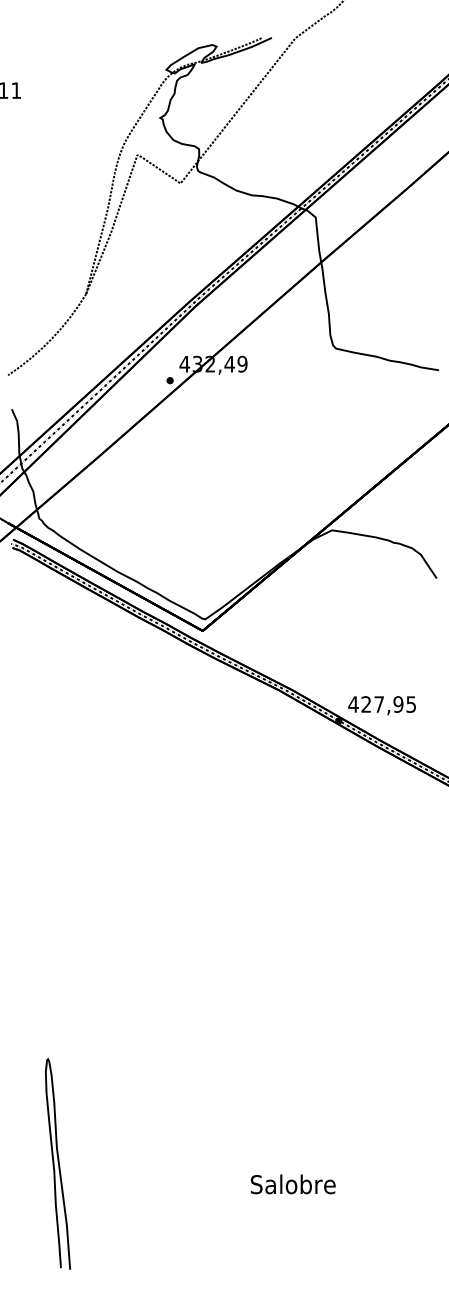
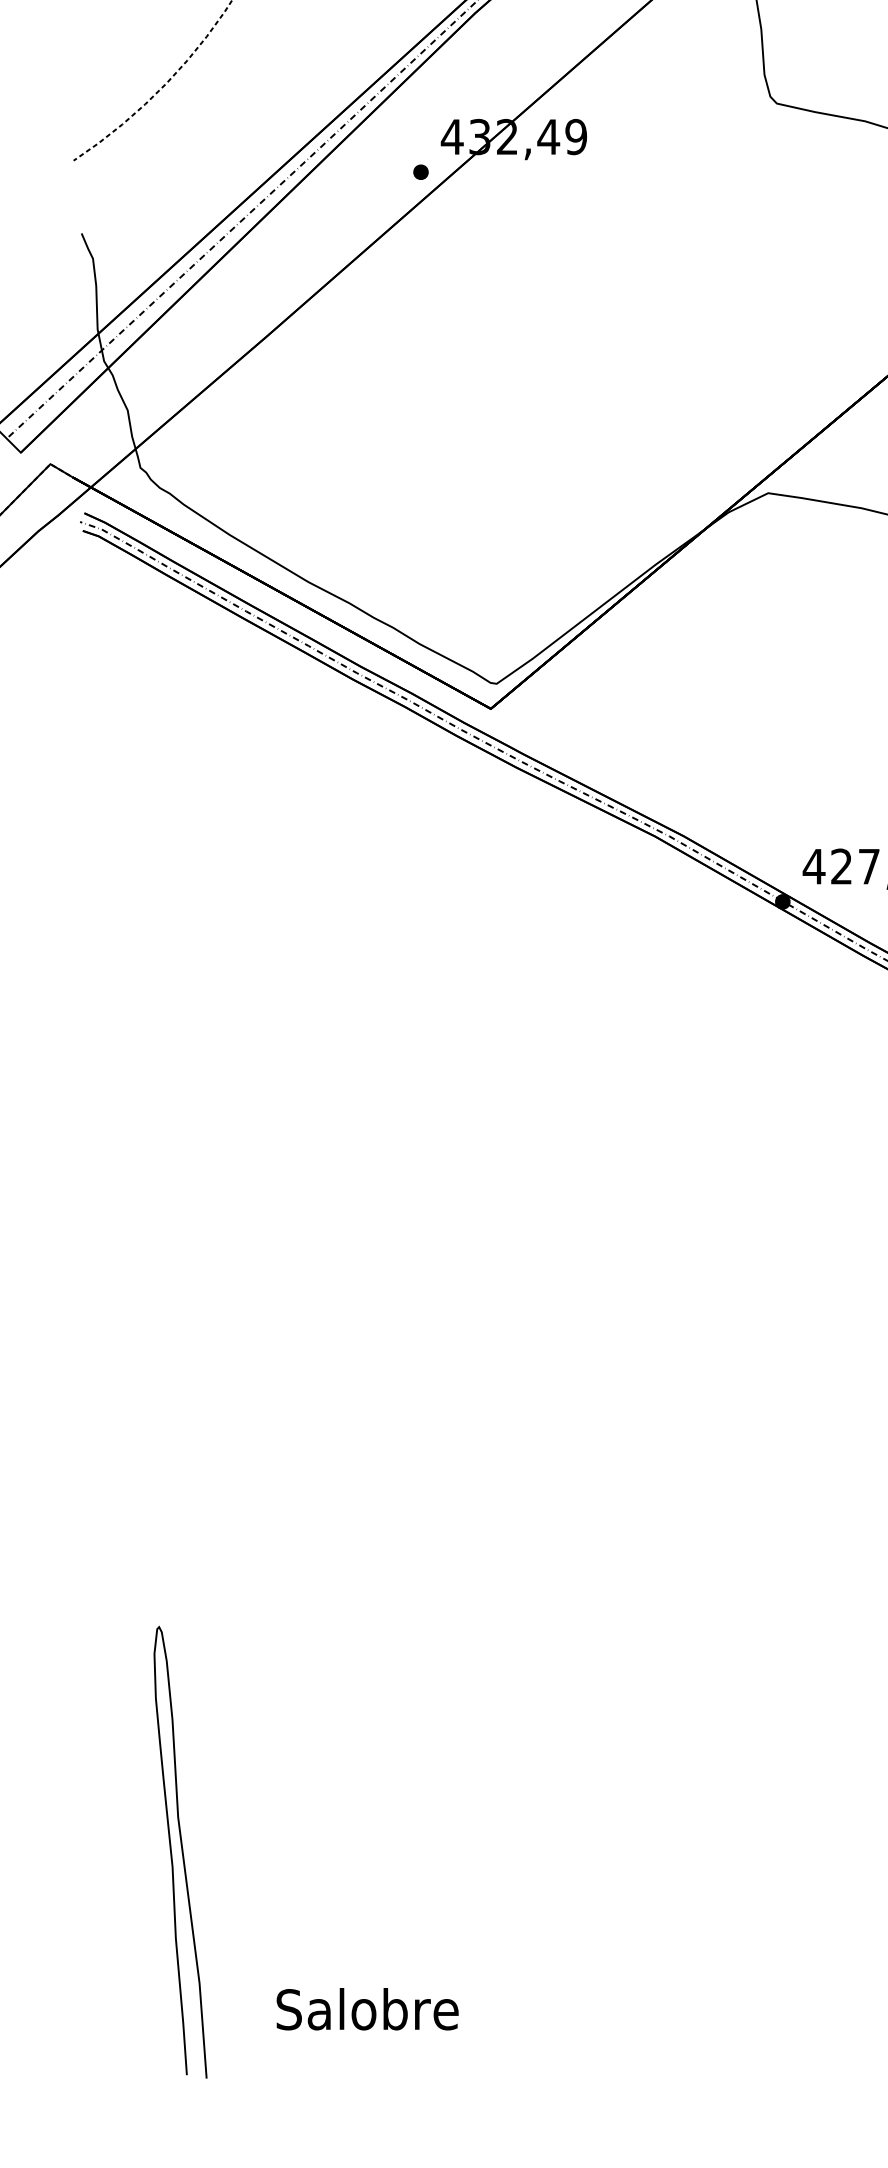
text: (292, 1184) -> (365, 2009), moved

